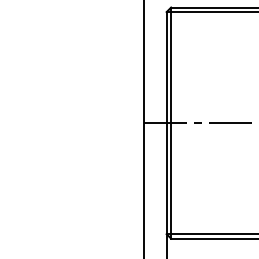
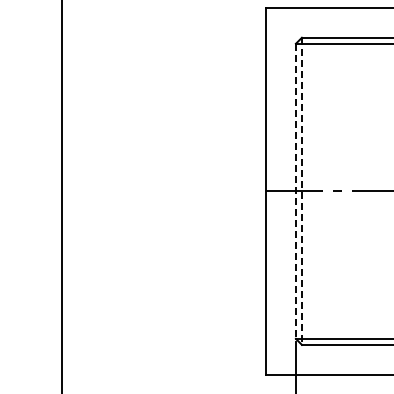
line: (166, 123) -> (295, 191), solid -> dashed
line: (170, 123) -> (301, 191), solid -> dashed

